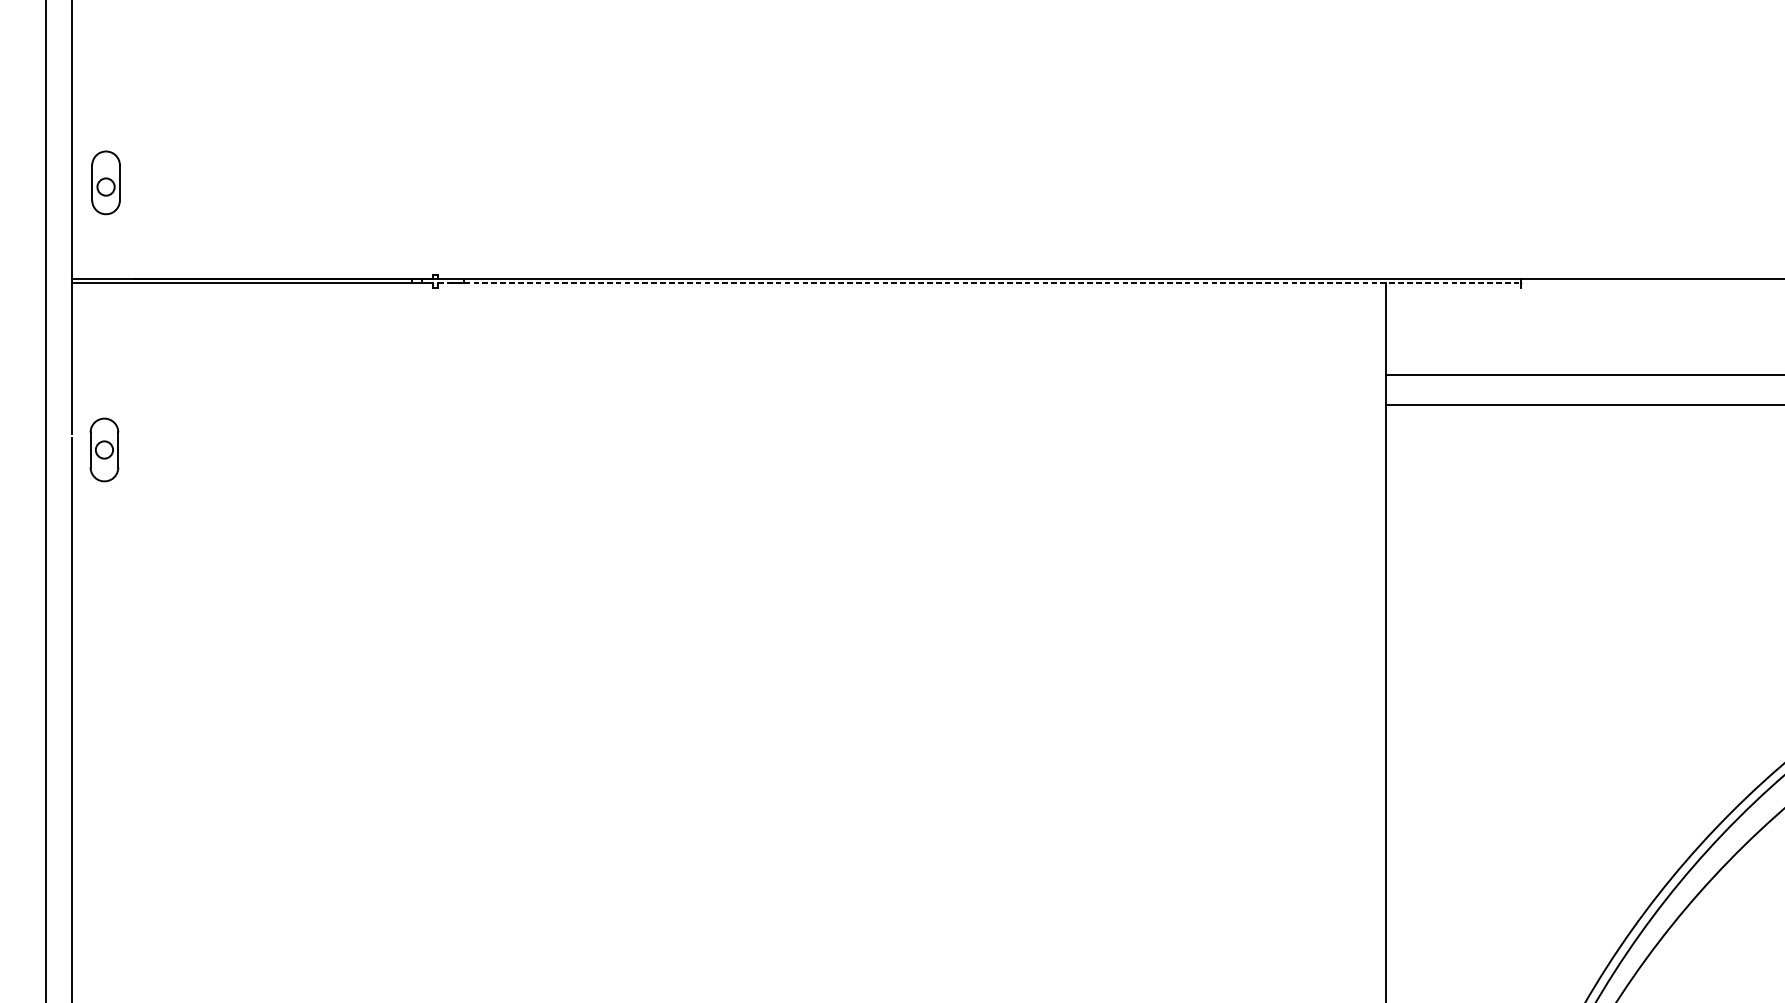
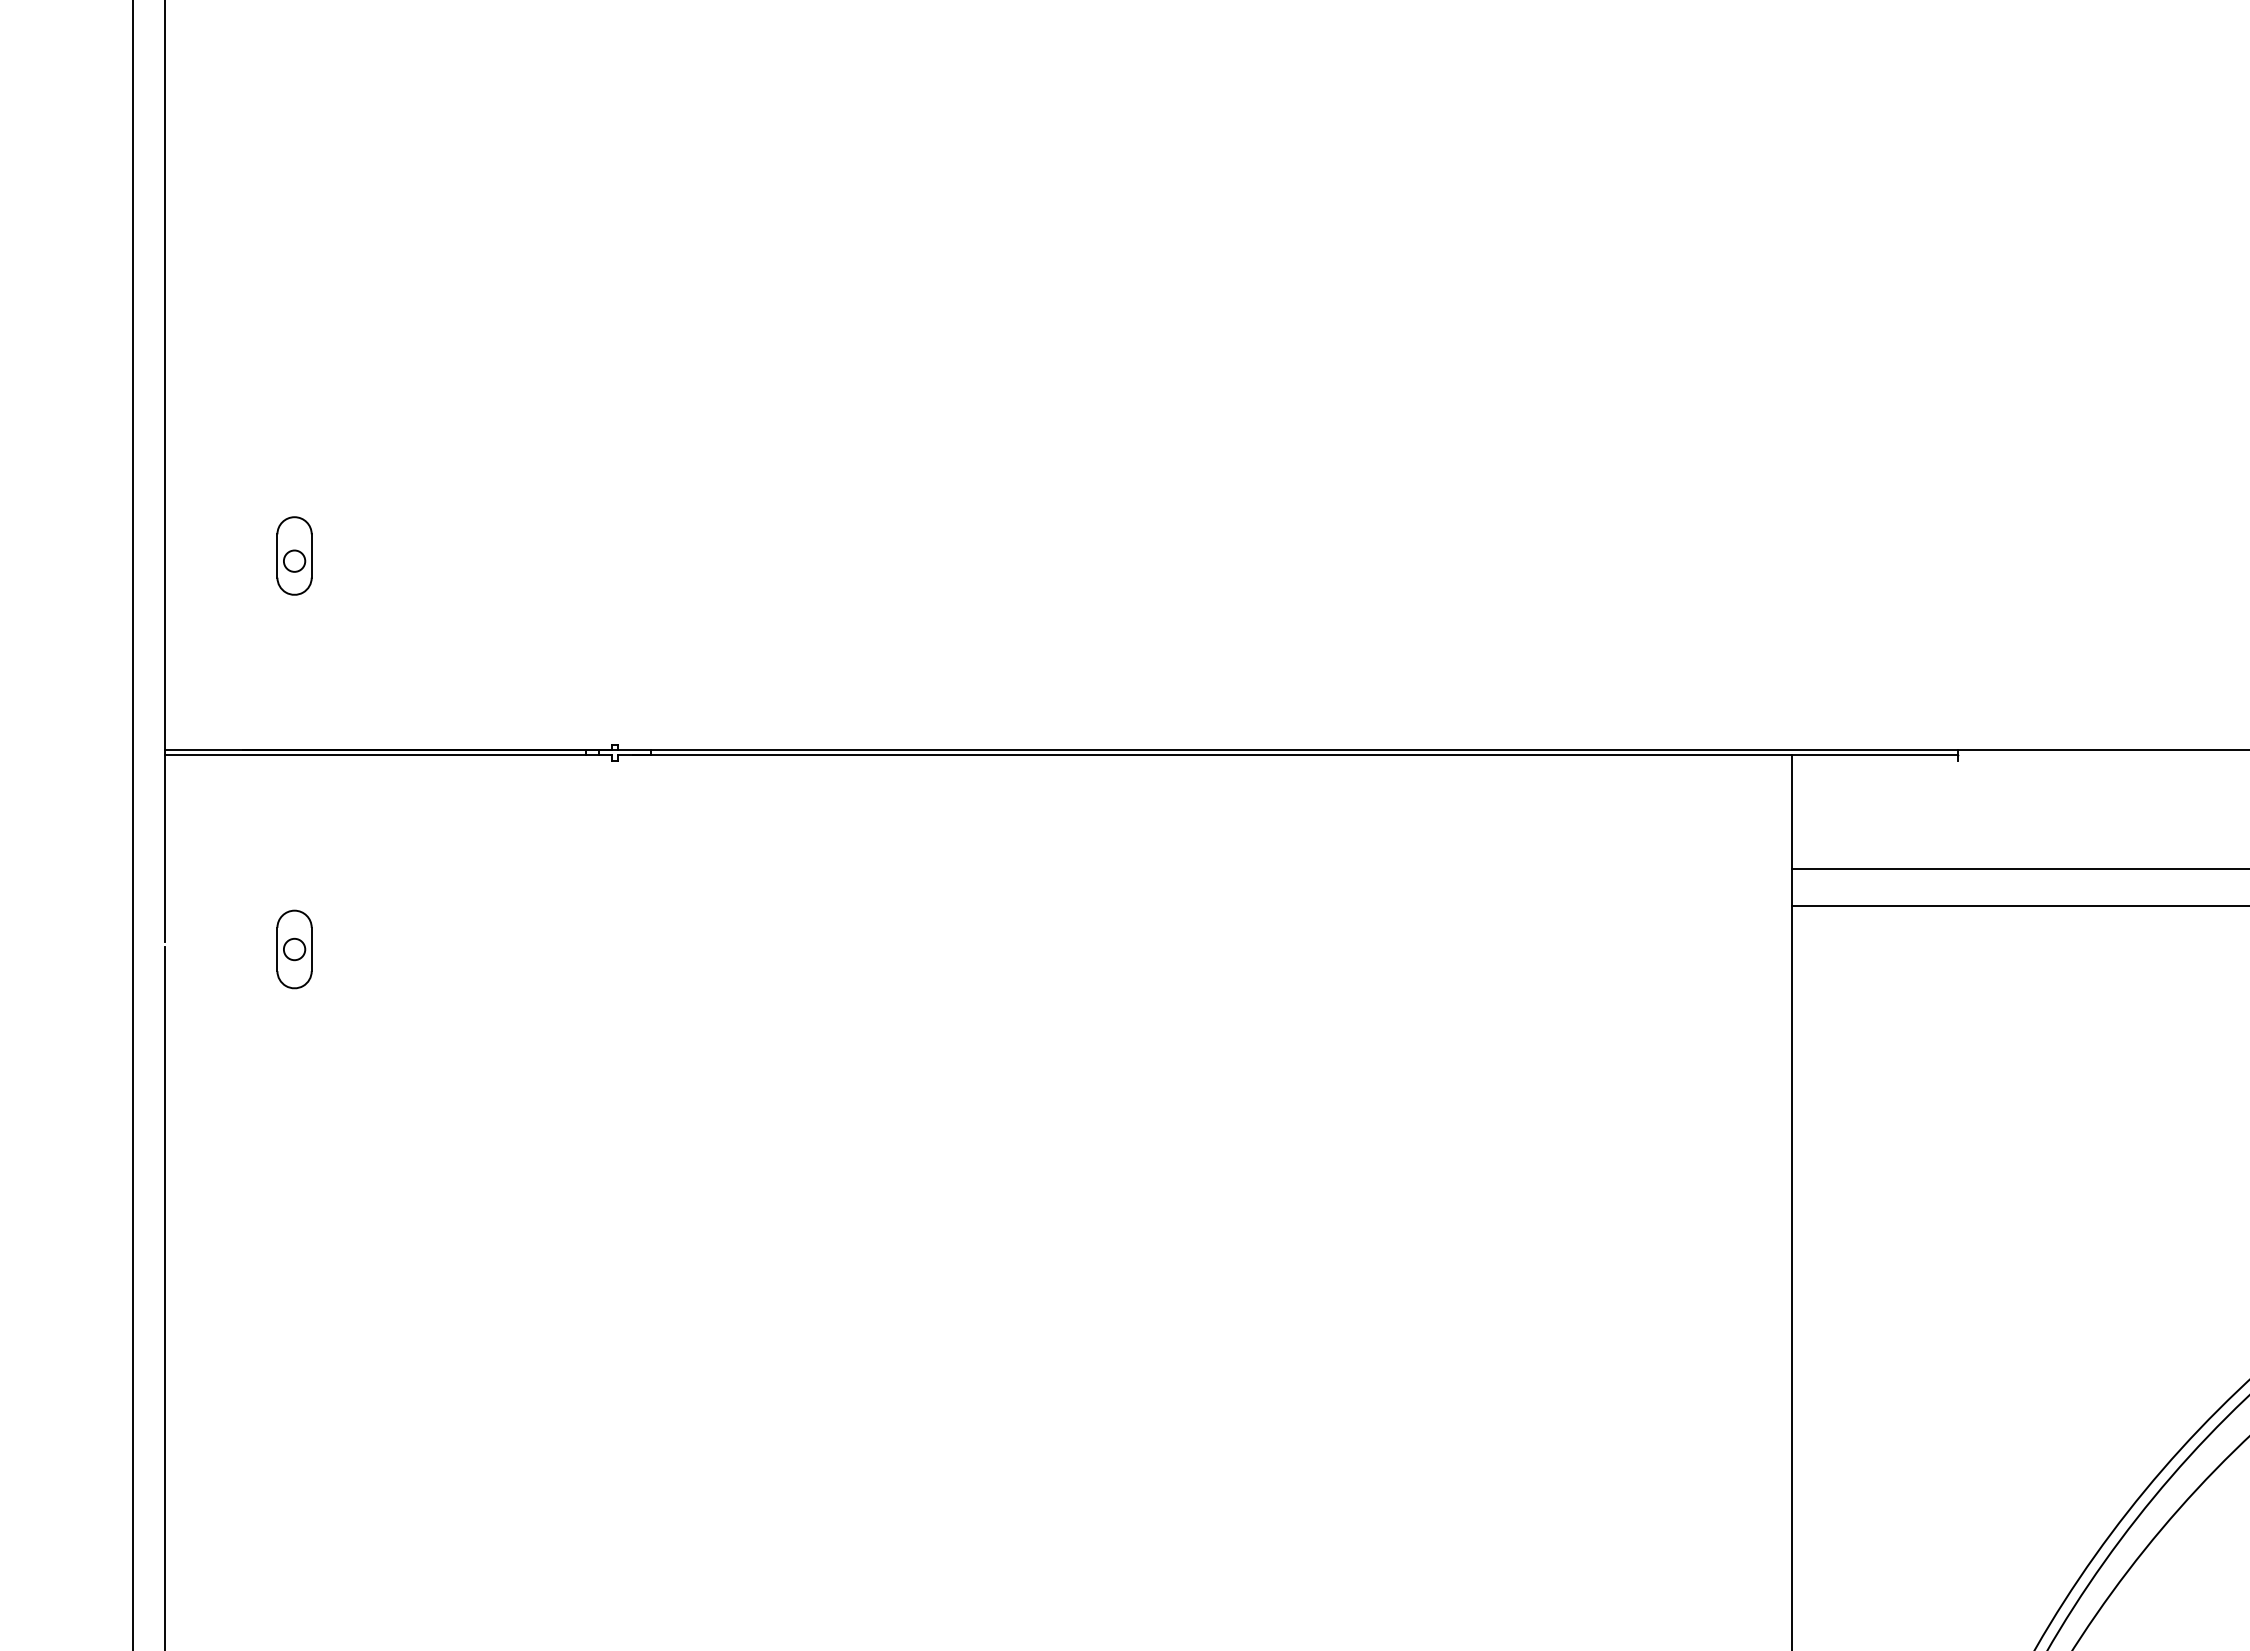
part: (106, 182) -> (294, 555), moved
line: (978, 283) -> (1287, 755), dashed -> solid
part: (104, 450) -> (294, 949), moved

